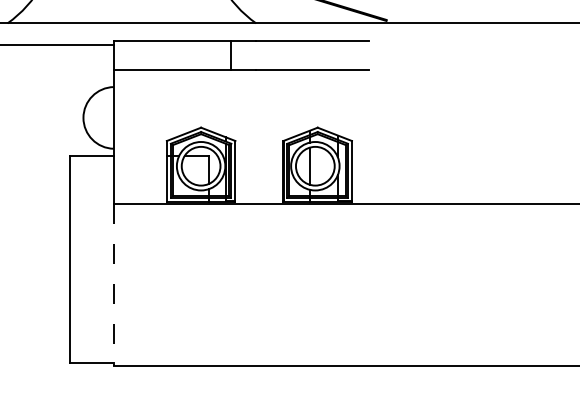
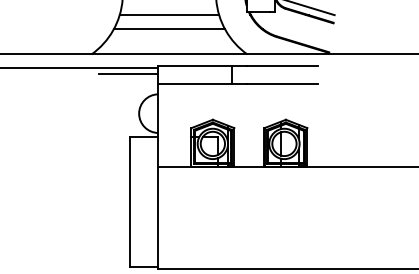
line: (66, 55) -> (128, 74), added
line: (114, 285) -> (158, 218), dashed -> solid

